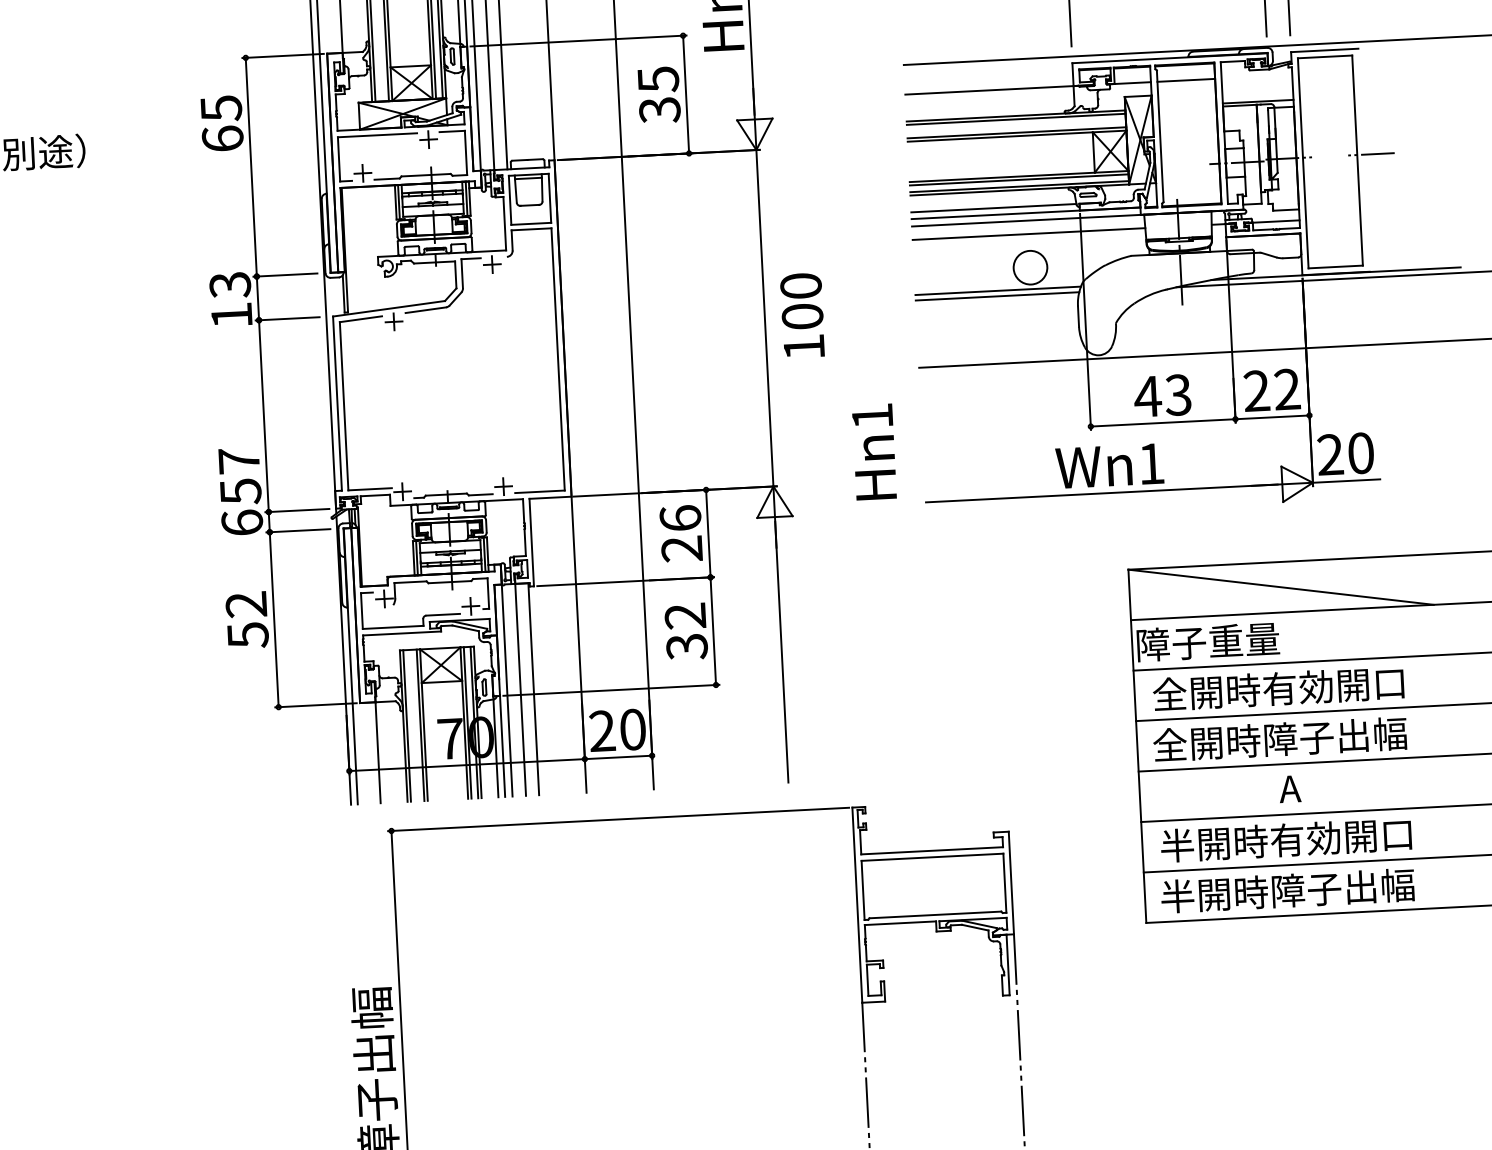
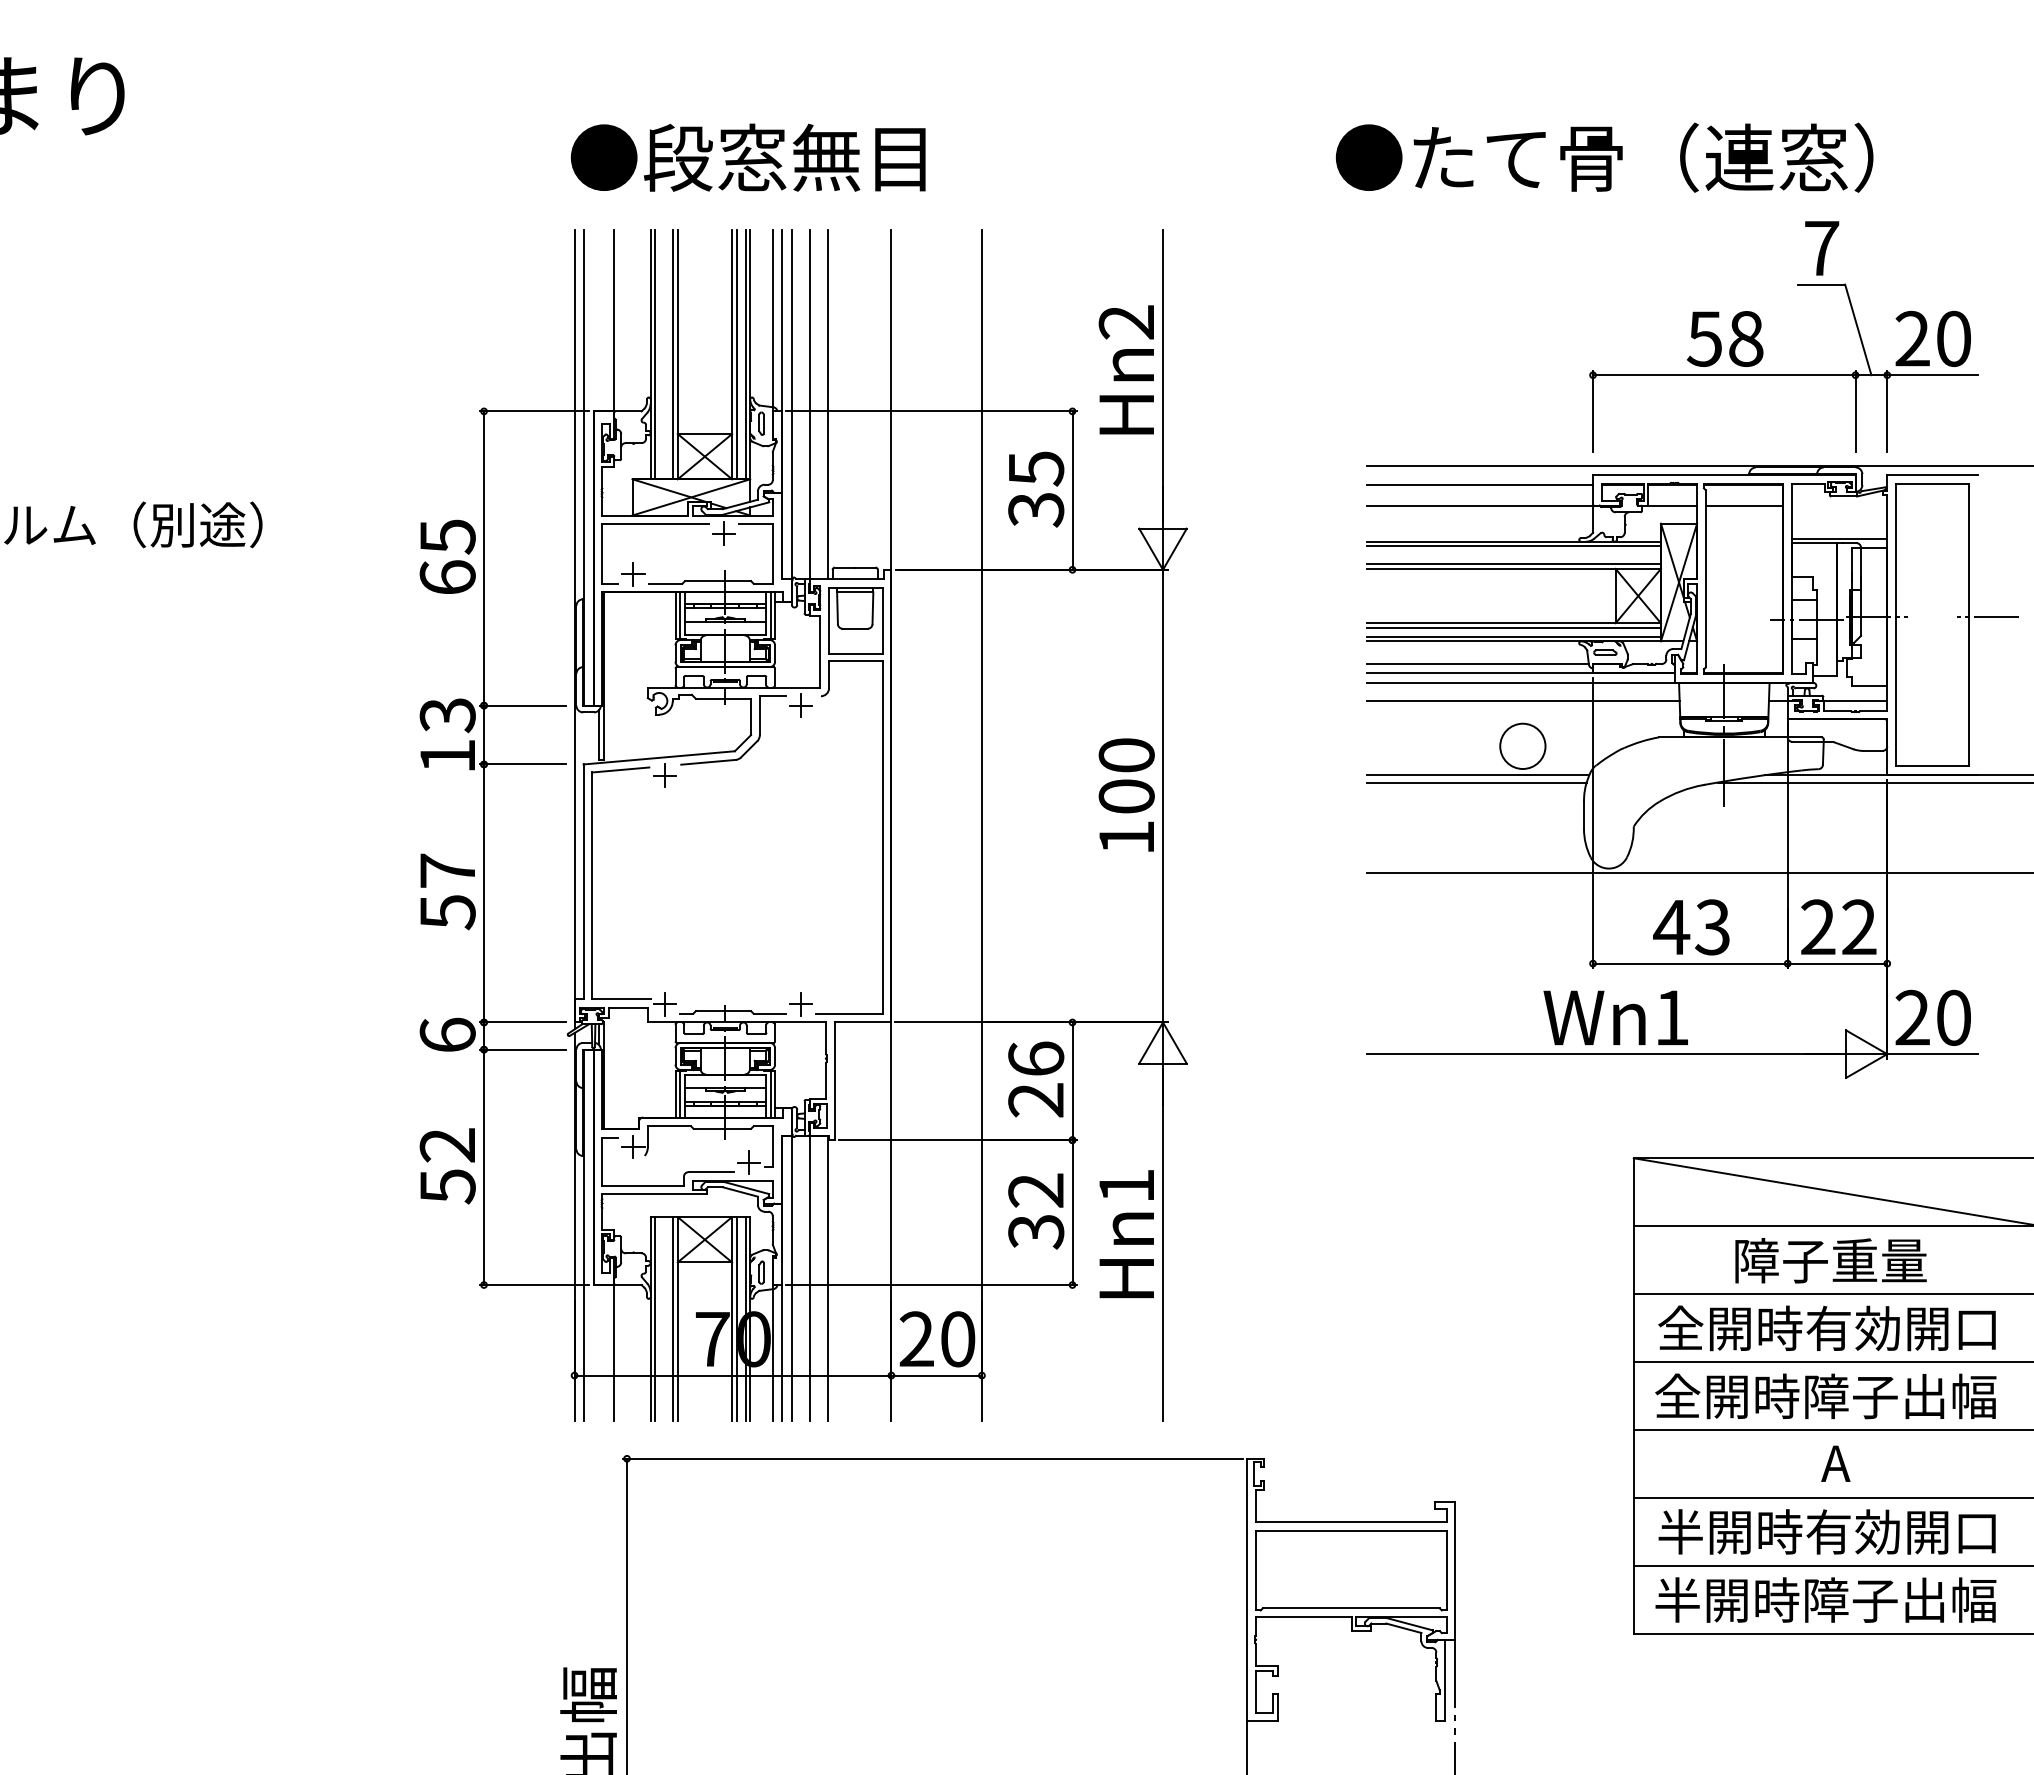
line: (988, 74) -> (1479, 484), added
text: (221, 123) -> (447, 556), moved
text: (802, 315) -> (1126, 794), moved
text: (874, 452) -> (1126, 1234), moved
text: (239, 476) -> (447, 891), moved
text: (1207, 641) -> (1830, 1260), moved

